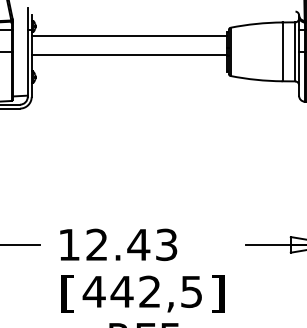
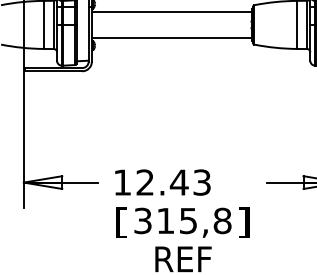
line: (129, 55) -> (171, 37), moved
text: (142, 291) -> (182, 220), 442,5 -> 315,8

